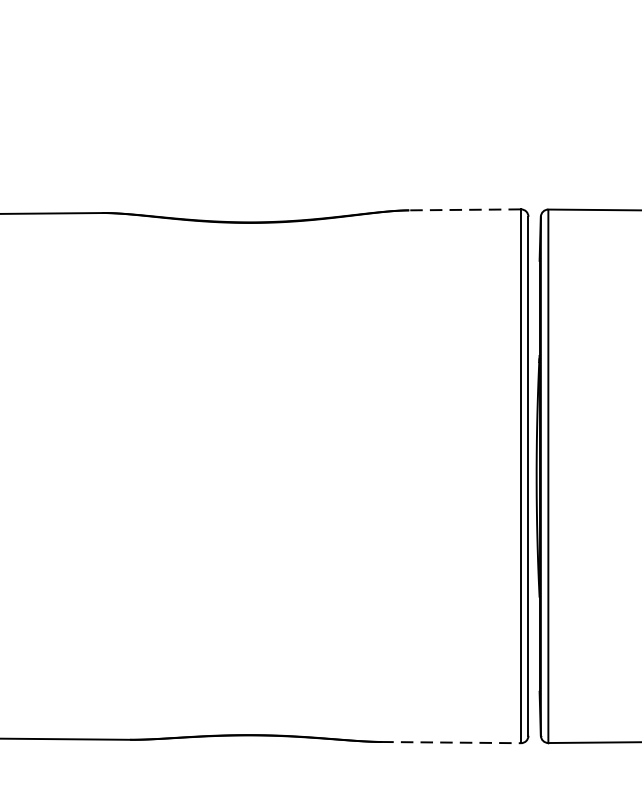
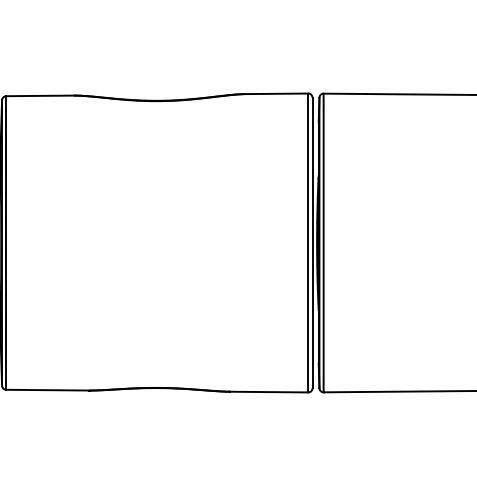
line: (464, 209) -> (276, 93), dashed -> solid
line: (451, 743) -> (269, 392), dashed -> solid

